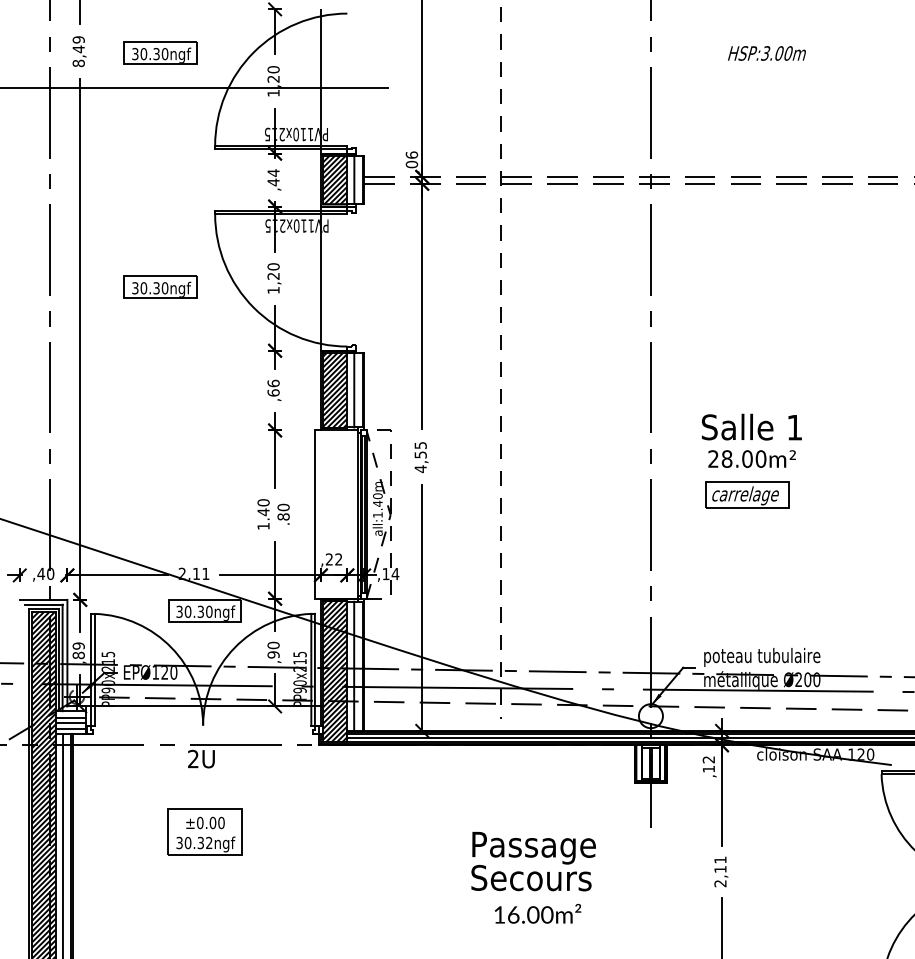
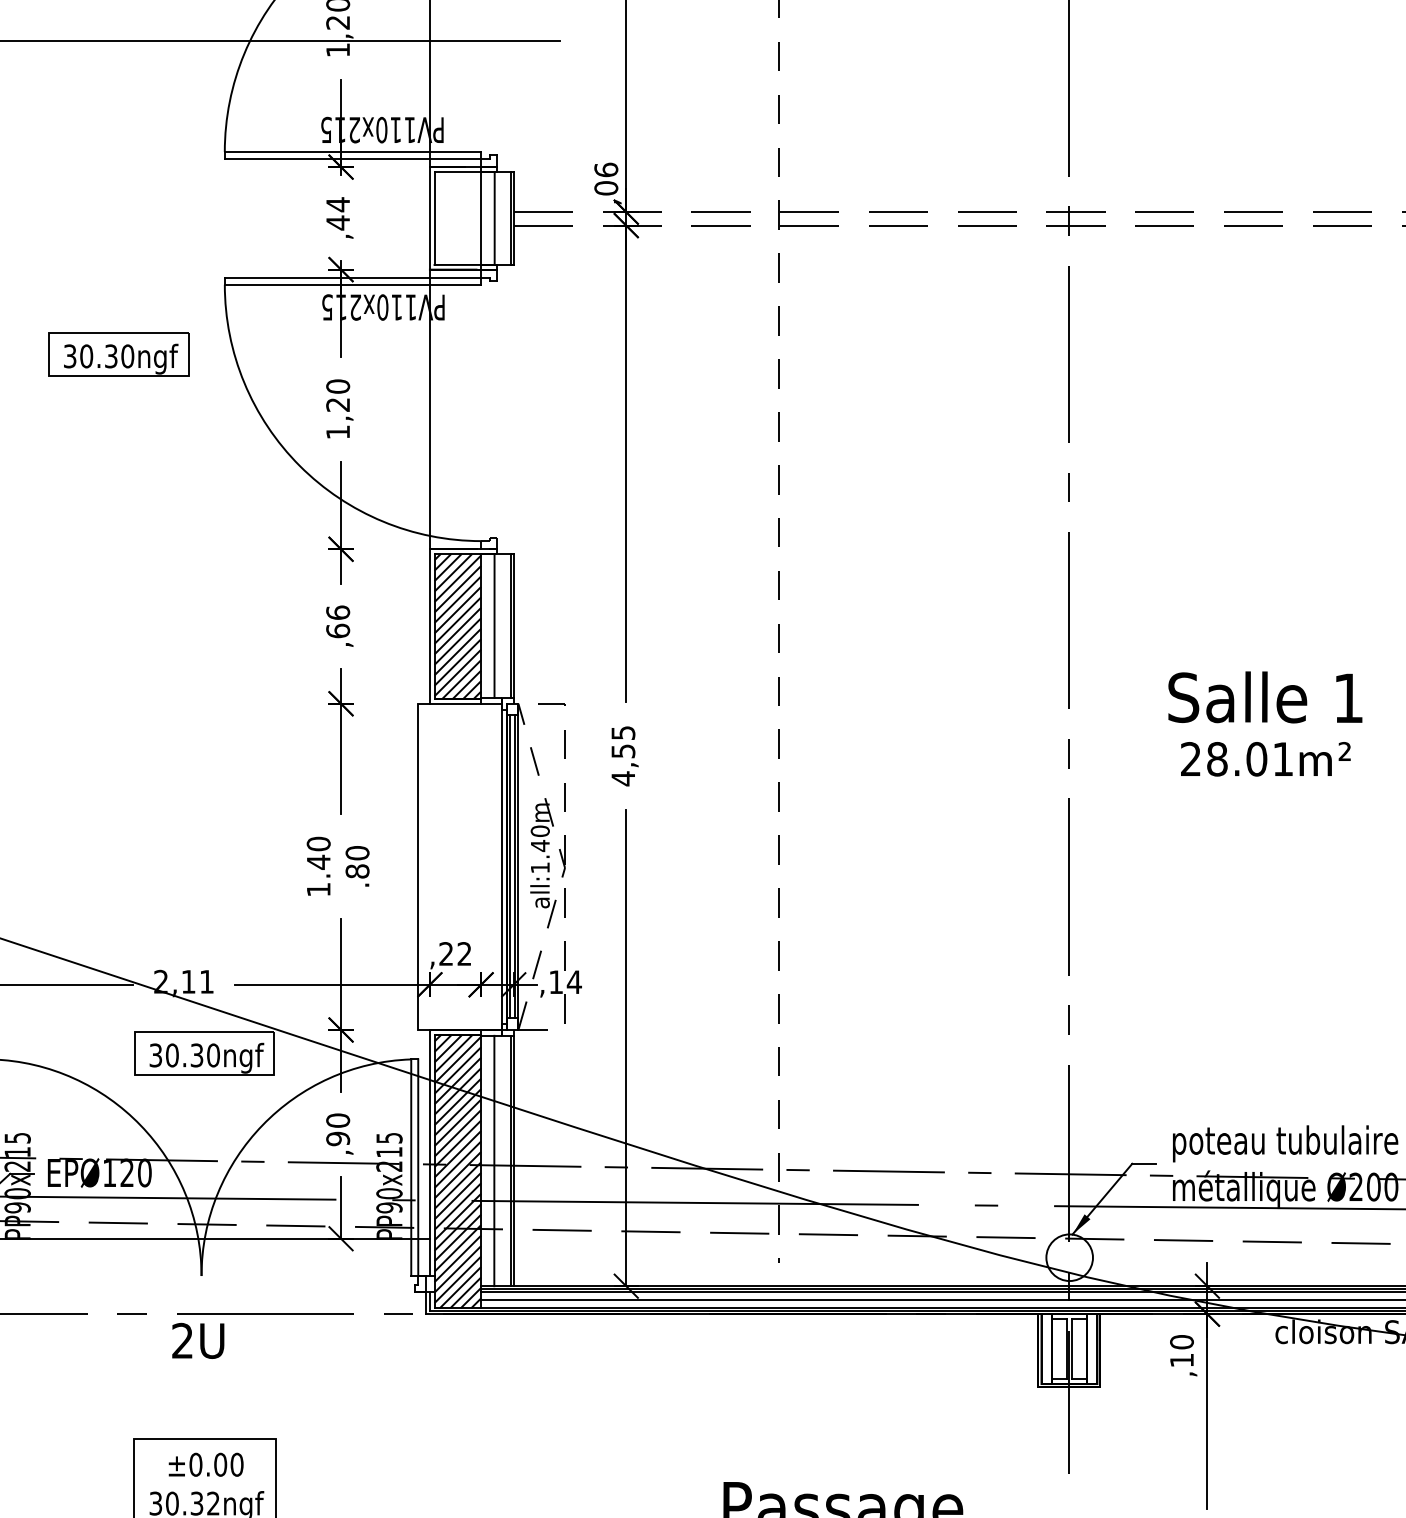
hatch: (335, 180) -> (458, 219), removed
part: (160, 286) -> (118, 352), moved
text: (760, 458) -> (1282, 758), 28.00 -> 28.01
part: (747, 494) -> (1256, 827), removed
text: (708, 759) -> (1181, 1341), ,12 -> ,10

